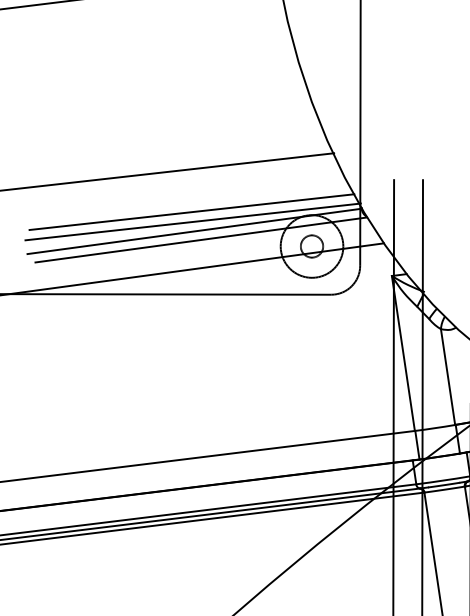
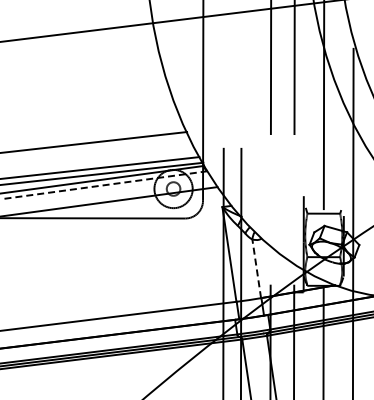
line: (202, 239) -> (106, 184), solid -> dashed
line: (447, 376) -> (256, 268), solid -> dashed

